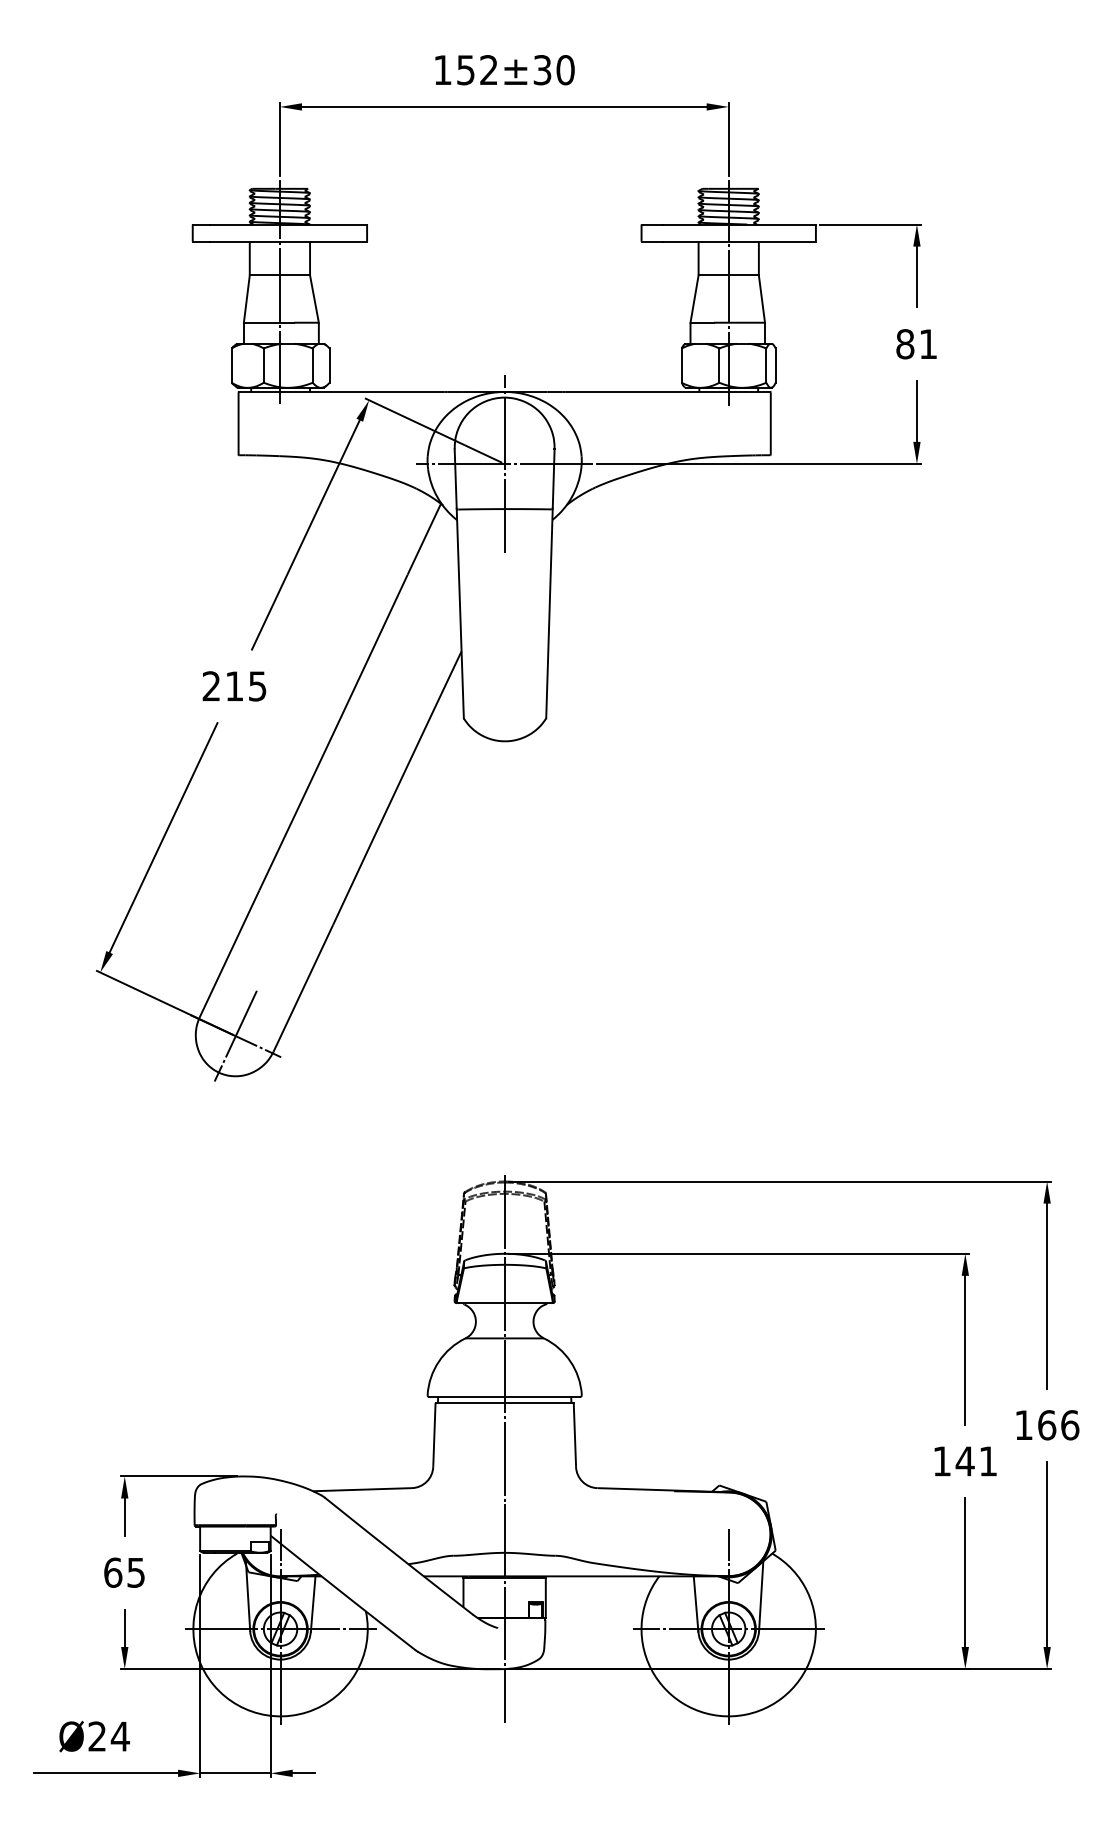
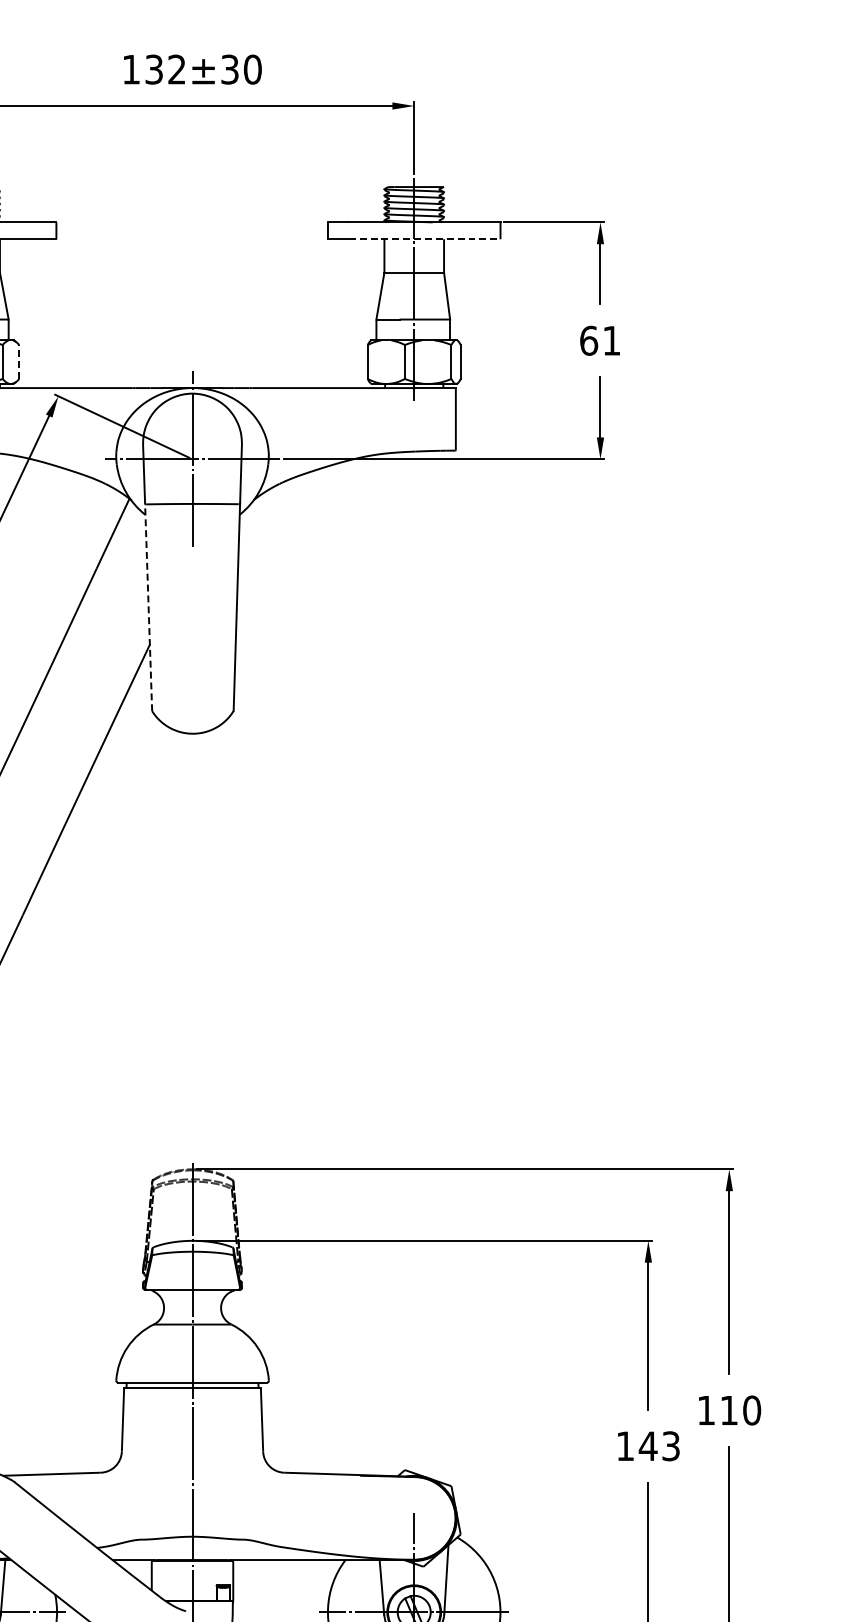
text: (465, 69) -> (153, 68), 152±30 -> 132±30
line: (739, 241) -> (424, 239), solid -> dashed
text: (905, 344) -> (589, 341), 81 -> 61
line: (329, 365) -> (19, 361), solid -> dashed
line: (460, 613) -> (148, 607), solid -> dashed
text: (1058, 1425) -> (740, 1410), 166 -> 110
text: (987, 1461) -> (670, 1446), 141 -> 143

